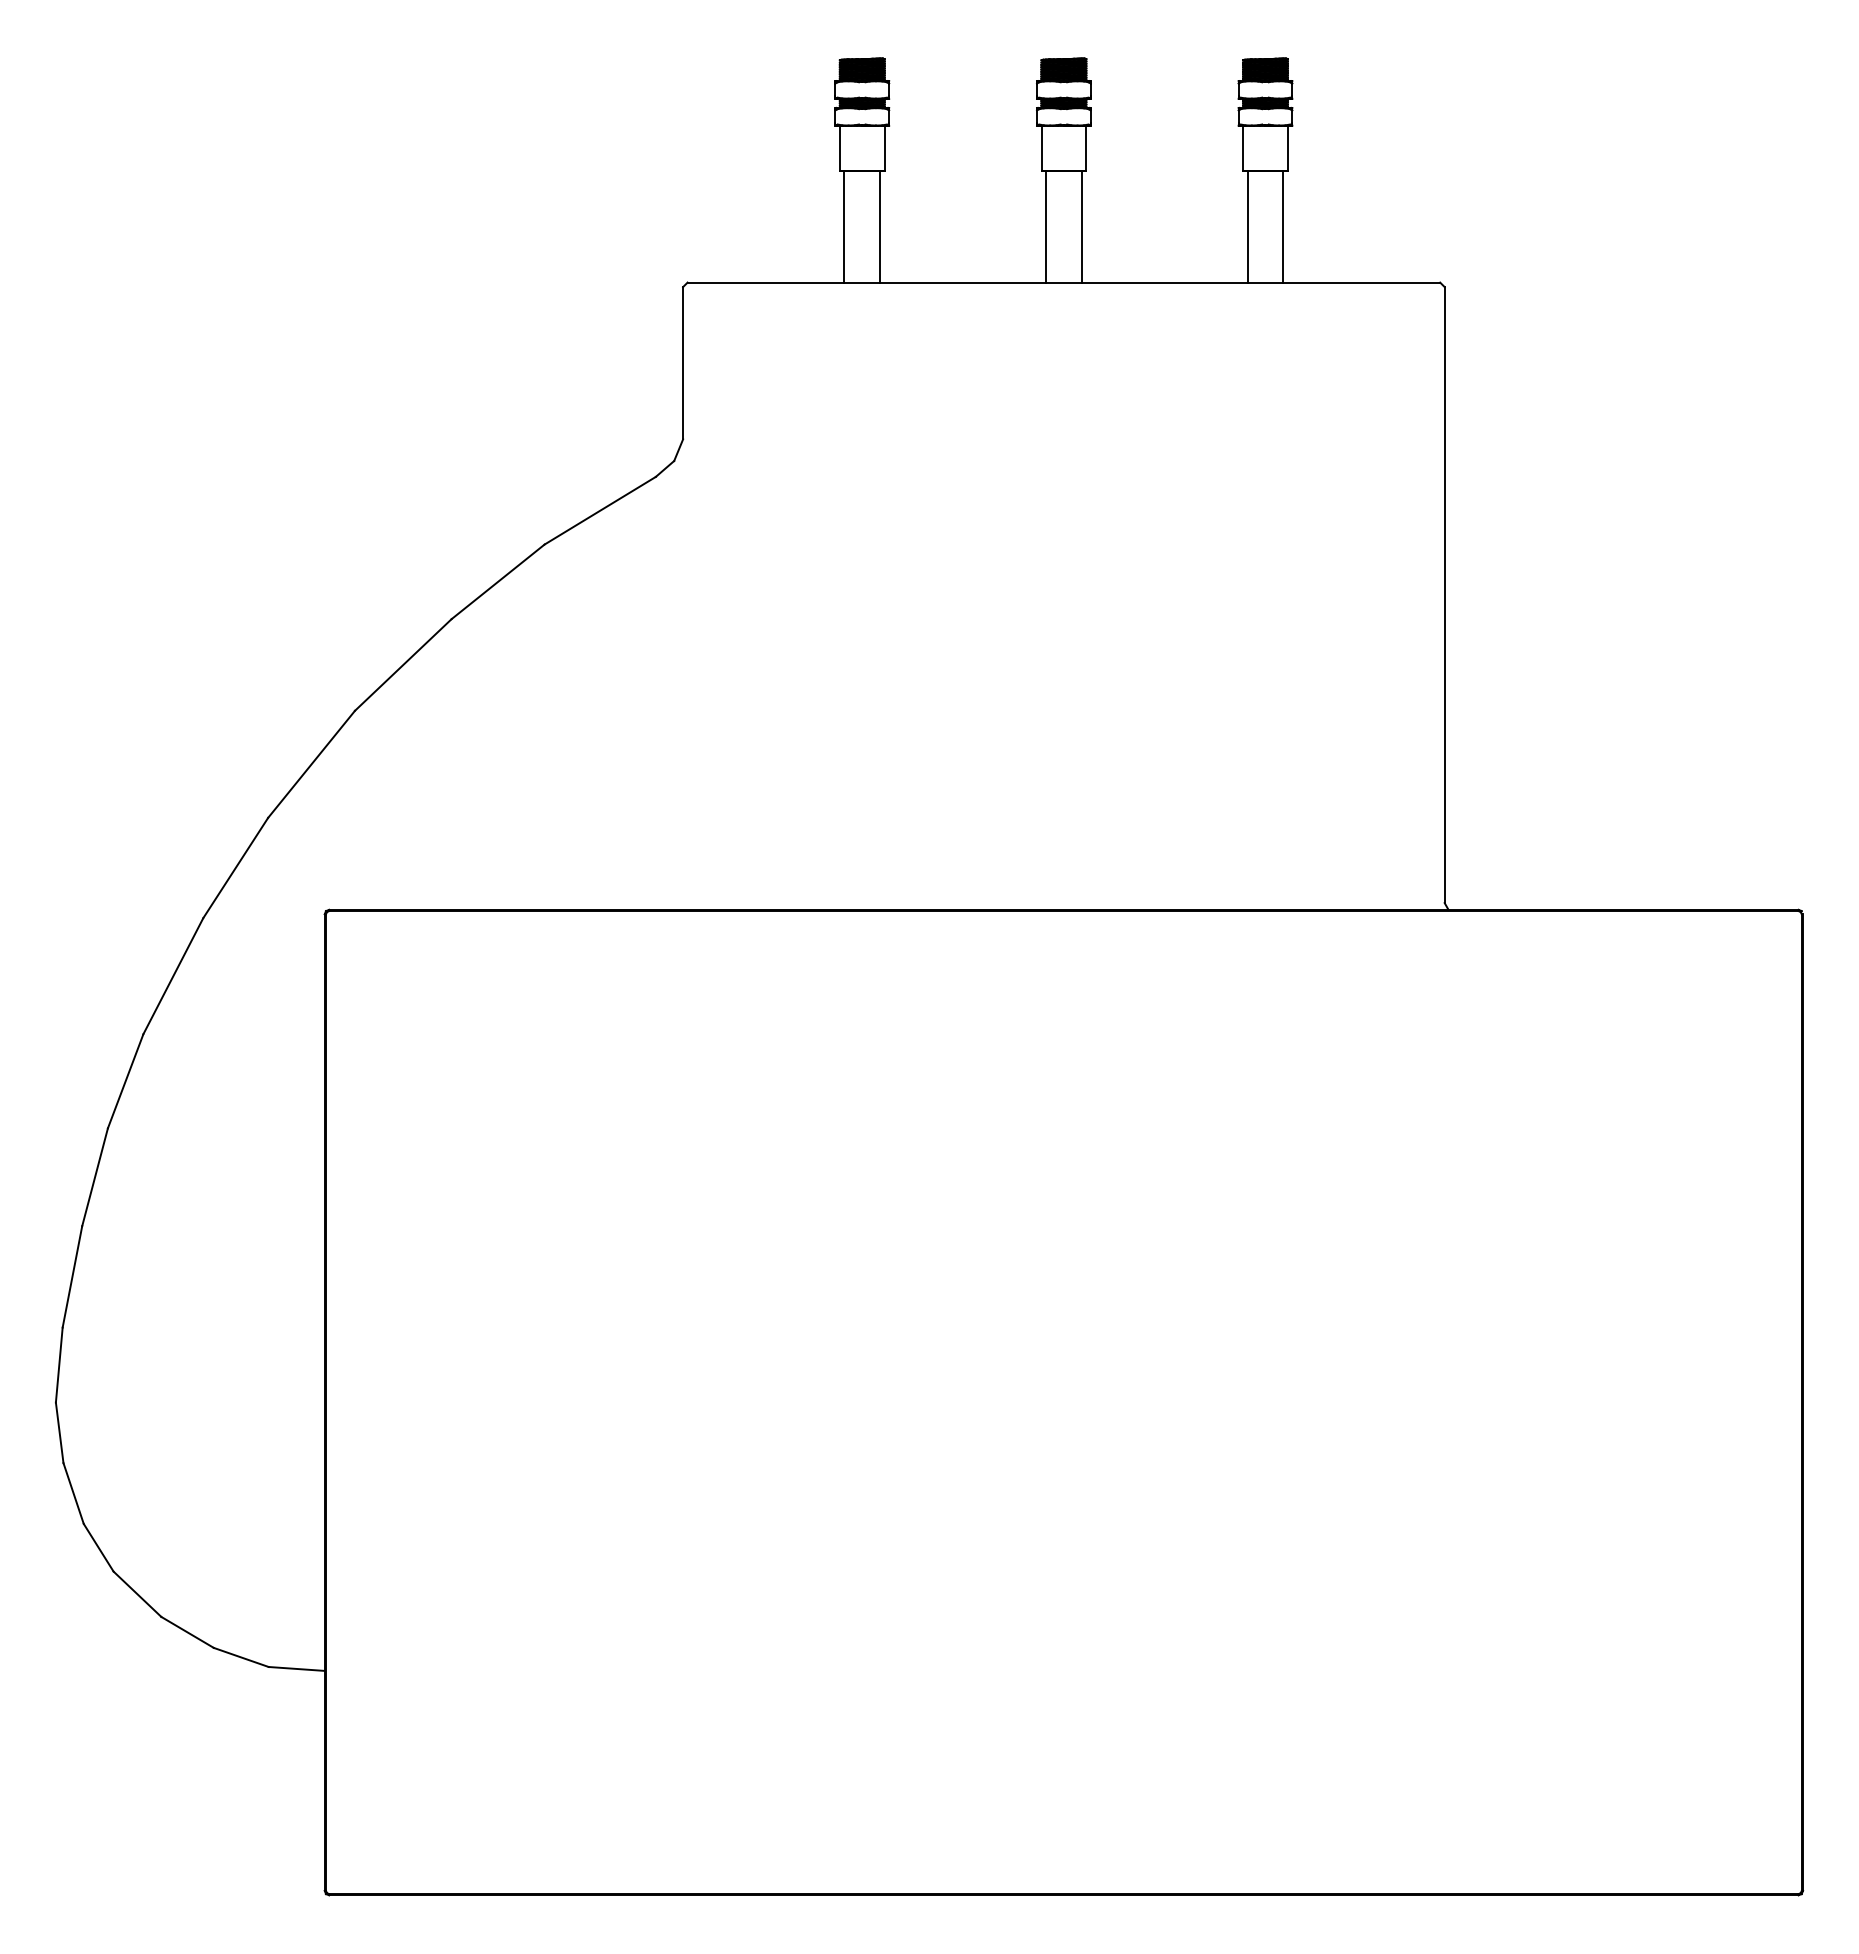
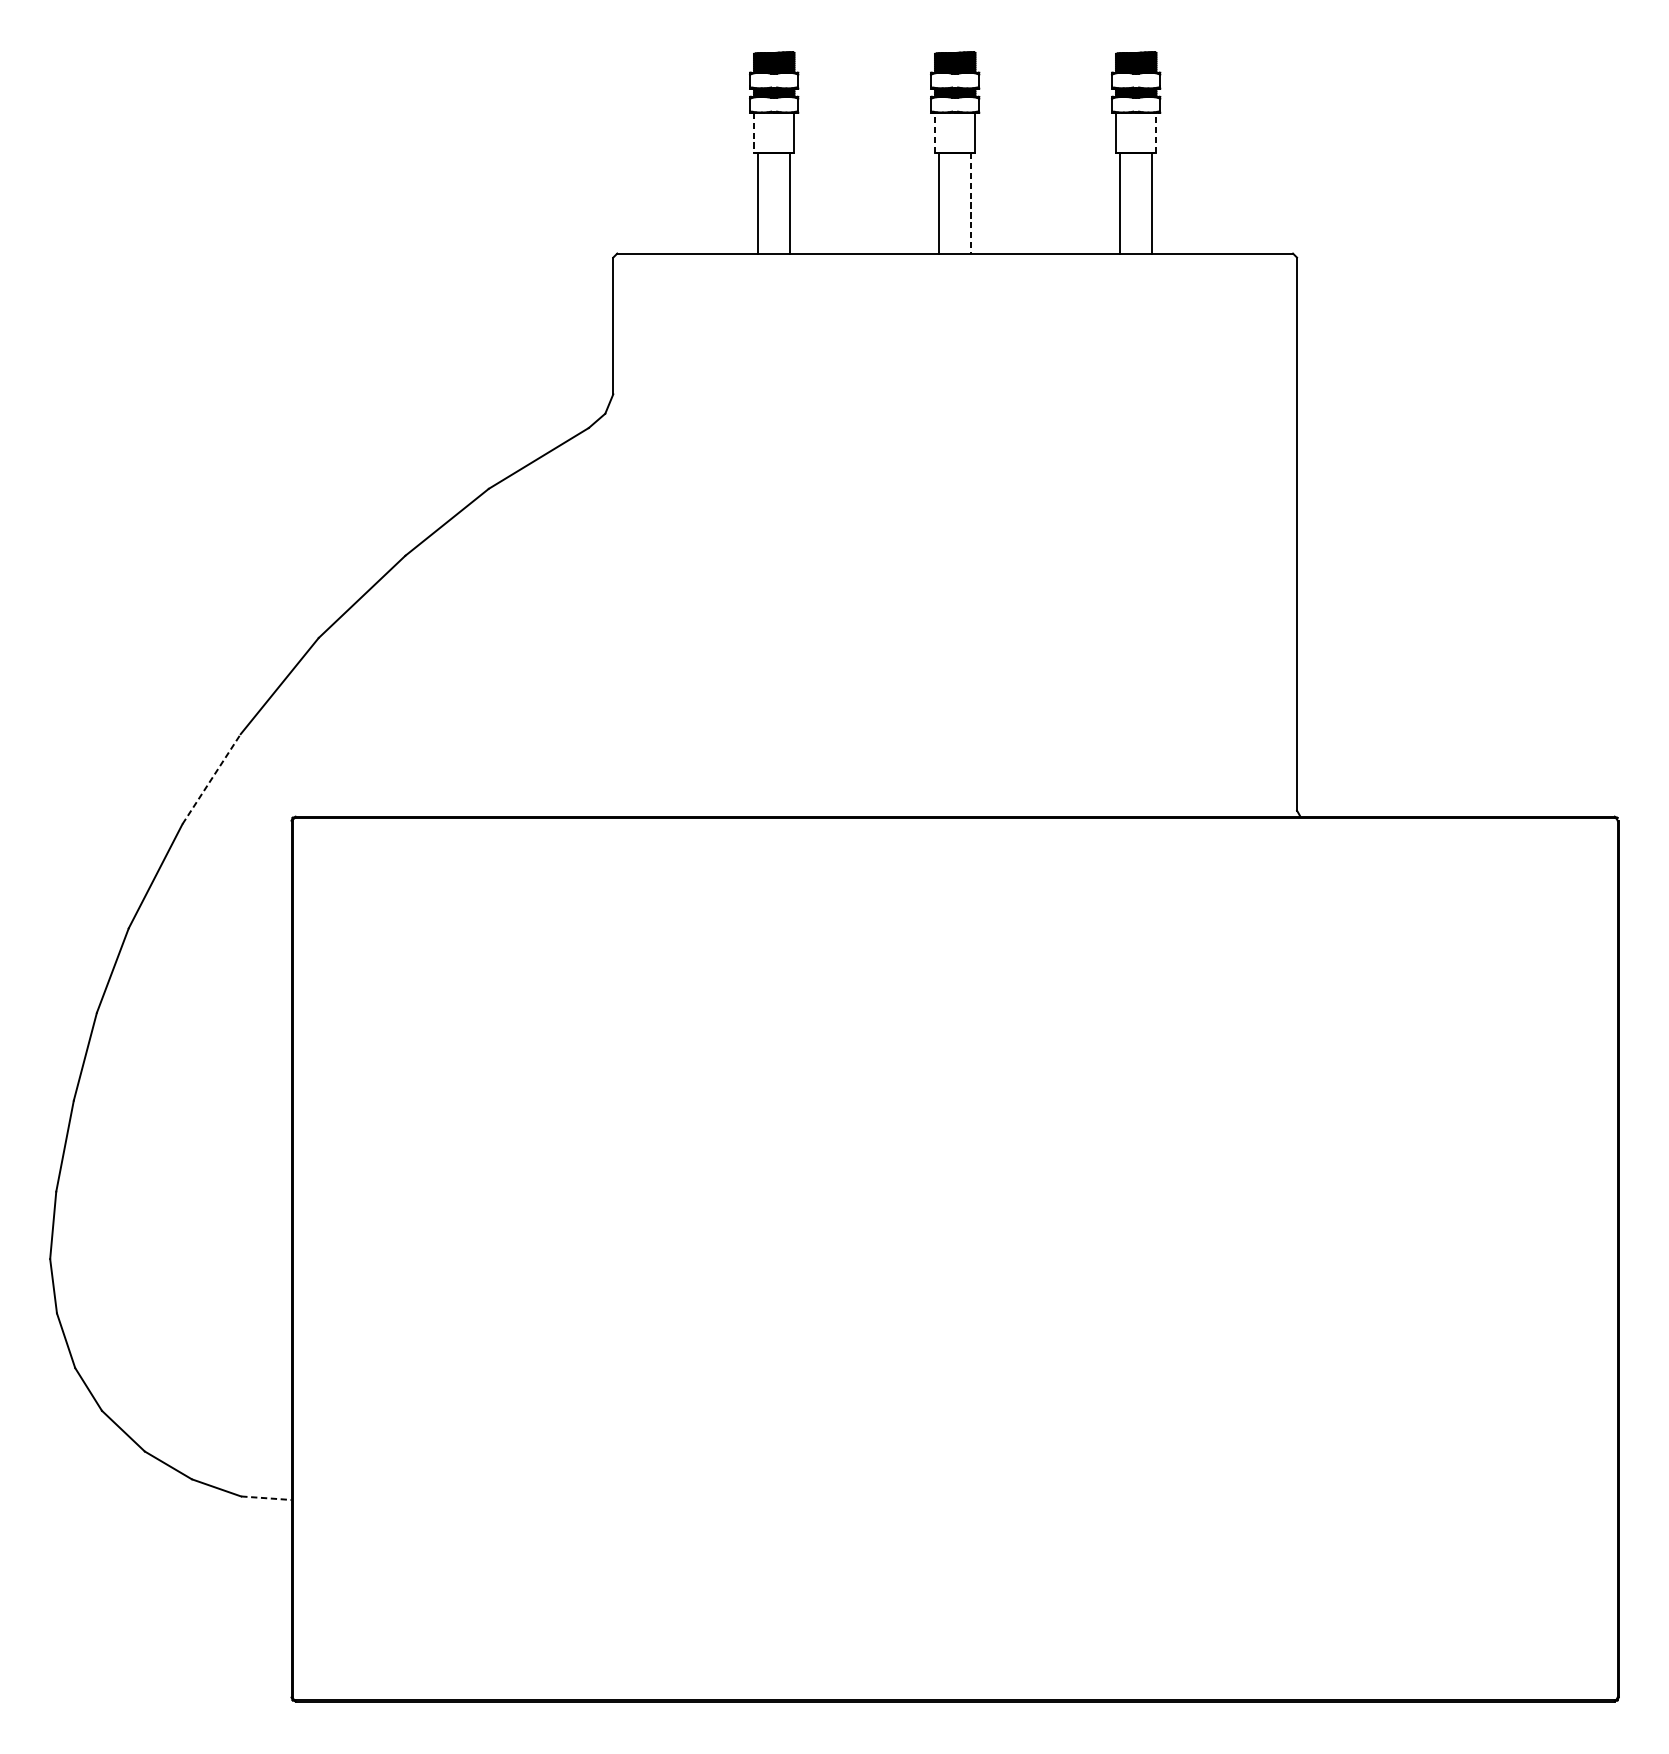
line: (1041, 147) -> (935, 132), solid -> dashed
line: (1287, 147) -> (1155, 132), solid -> dashed
line: (839, 148) -> (753, 133), solid -> dashed
line: (1081, 226) -> (970, 203), solid -> dashed
line: (235, 868) -> (211, 779), solid -> dashed
line: (297, 1668) -> (267, 1497), solid -> dashed

